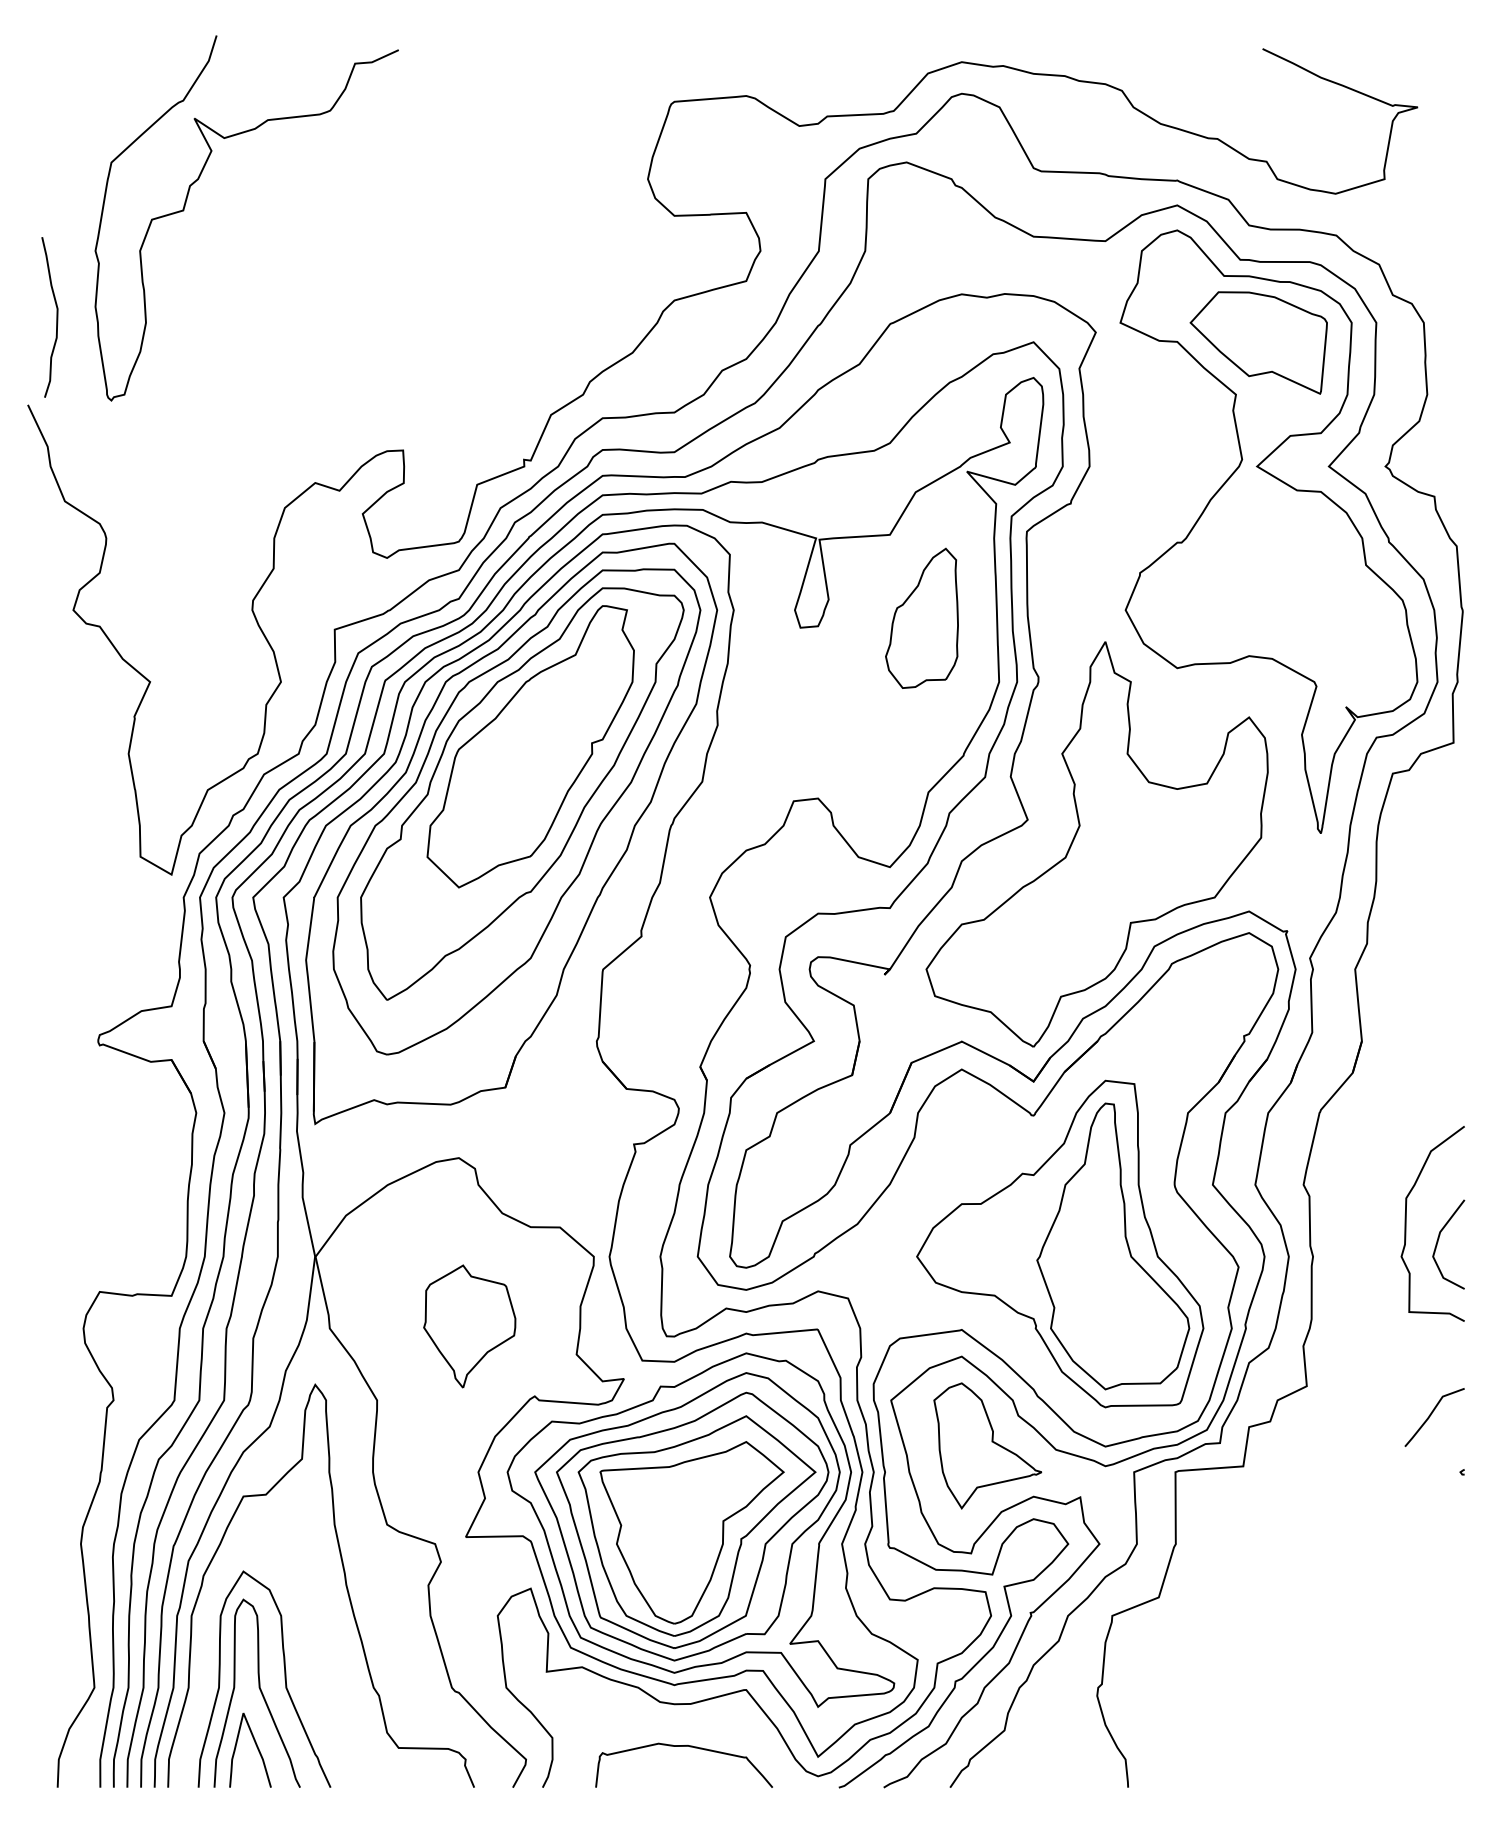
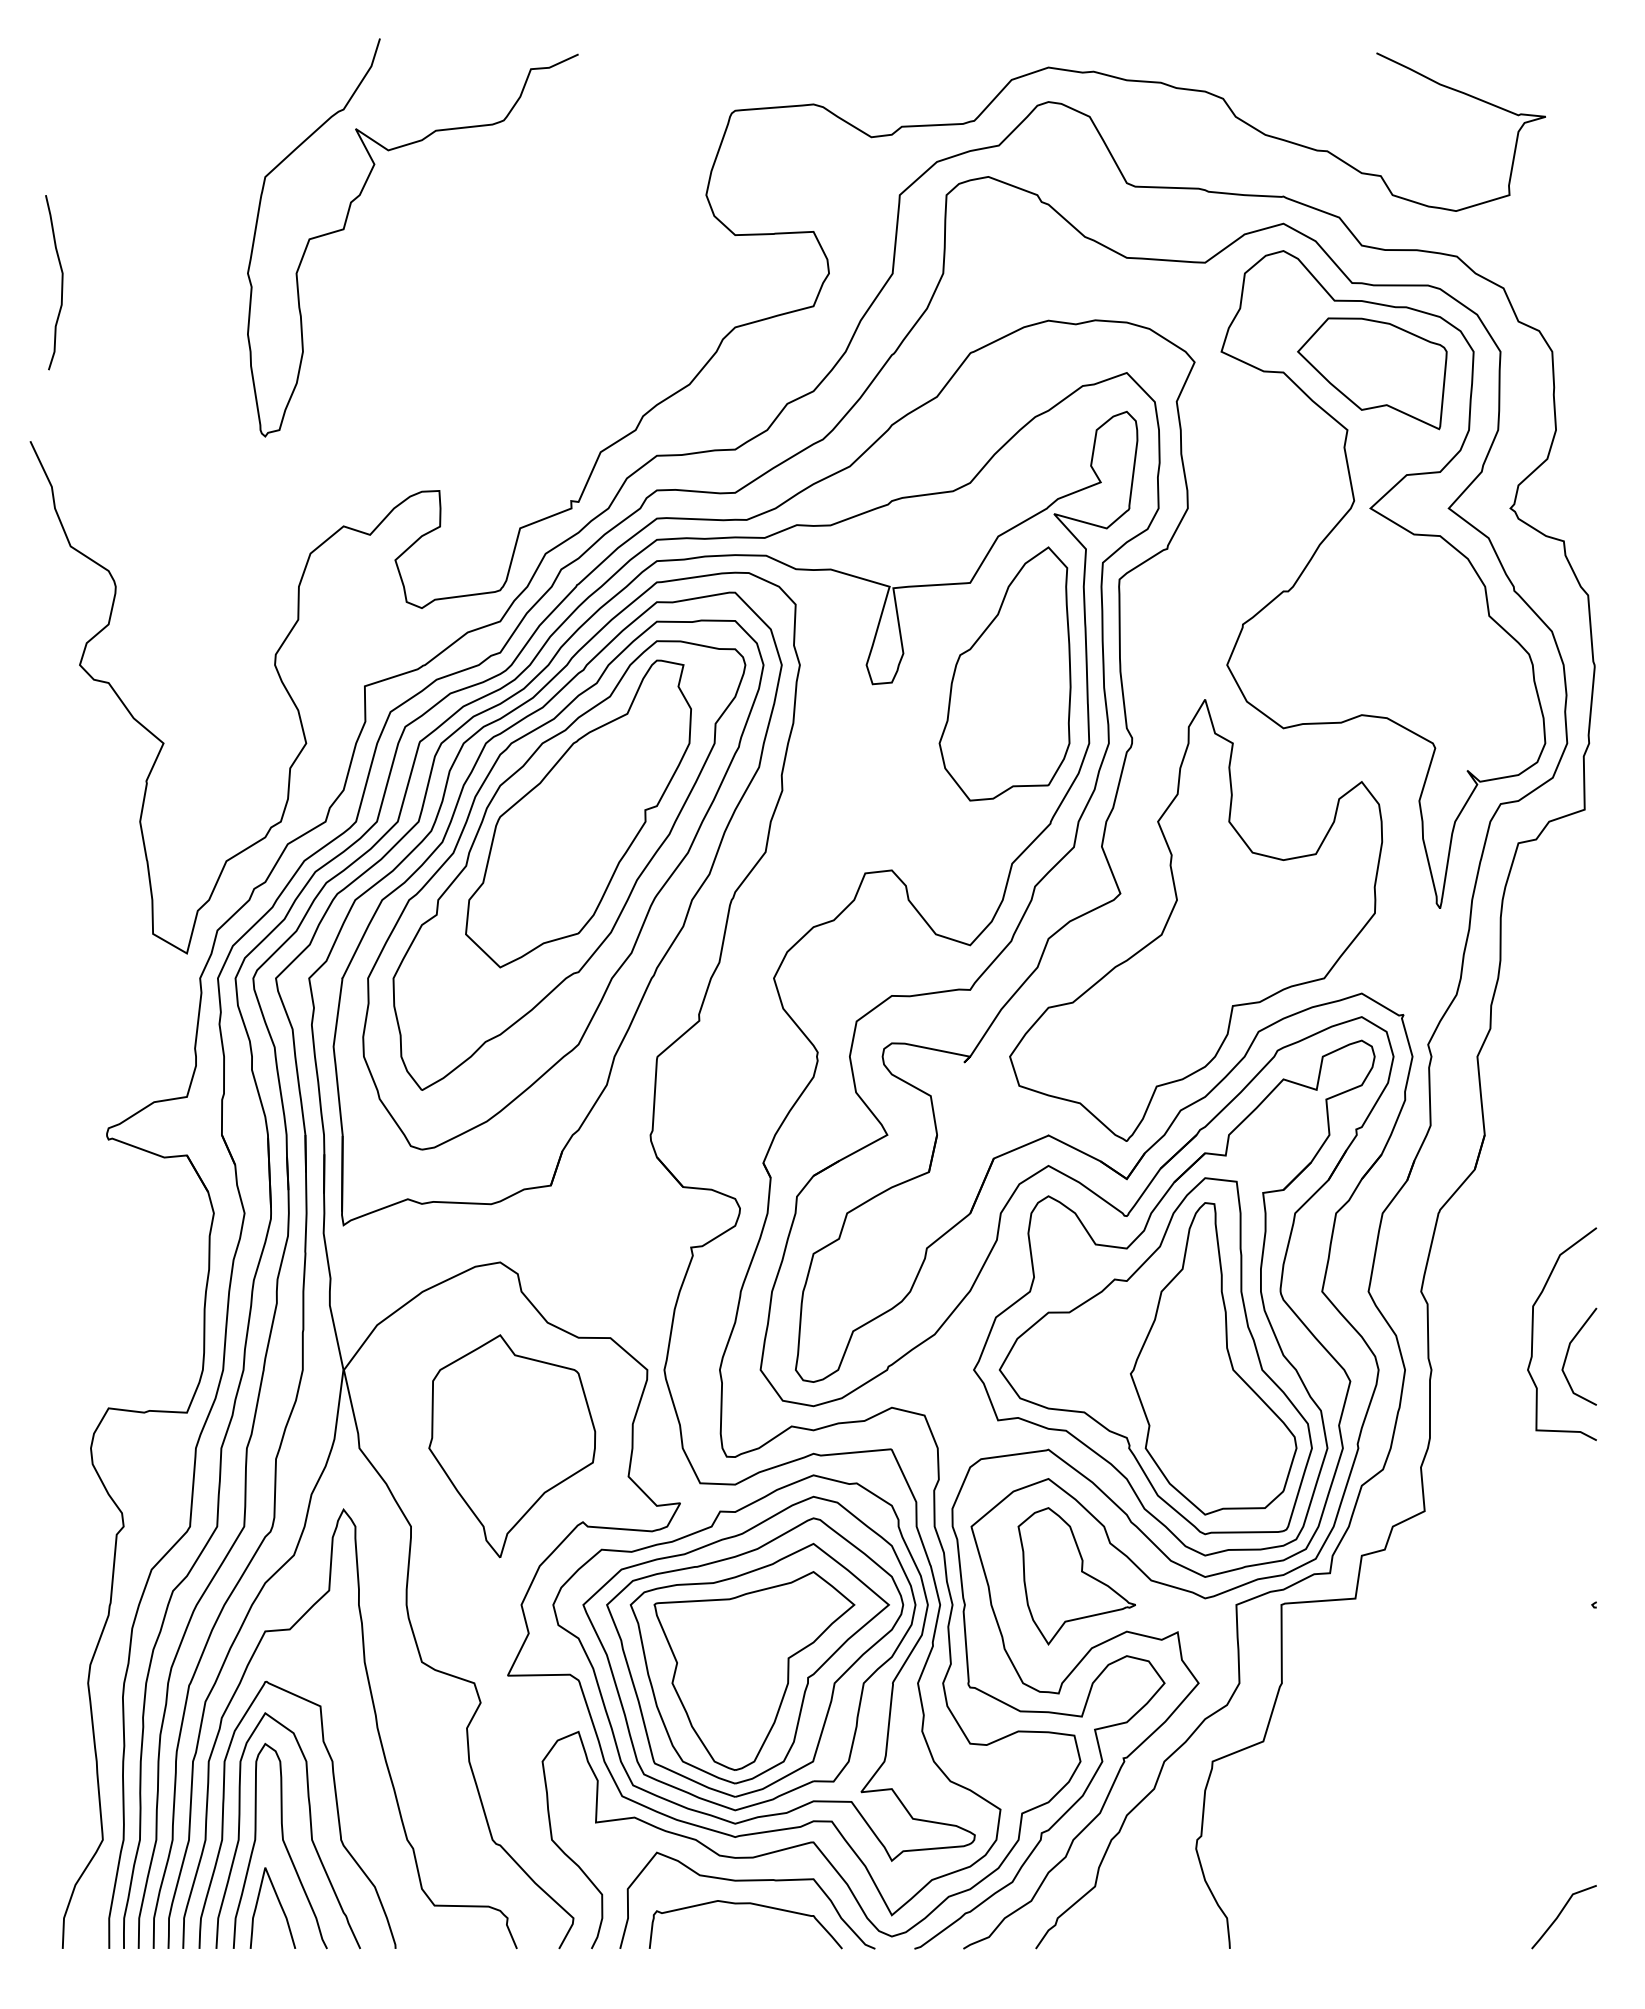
curve: (198, 180) -> (360, 196), moved
curve: (56, 317) -> (61, 282), moved
part: (921, 618) -> (1004, 674), size x1.67
part: (1076, 1190) -> (1173, 1297), added
part: (469, 1326) -> (511, 1446), size x1.67
line: (1431, 1415) -> (1560, 1914), moved
curve: (308, 1659) -> (336, 1809), added
curve: (685, 1725) -> (747, 1881), added

